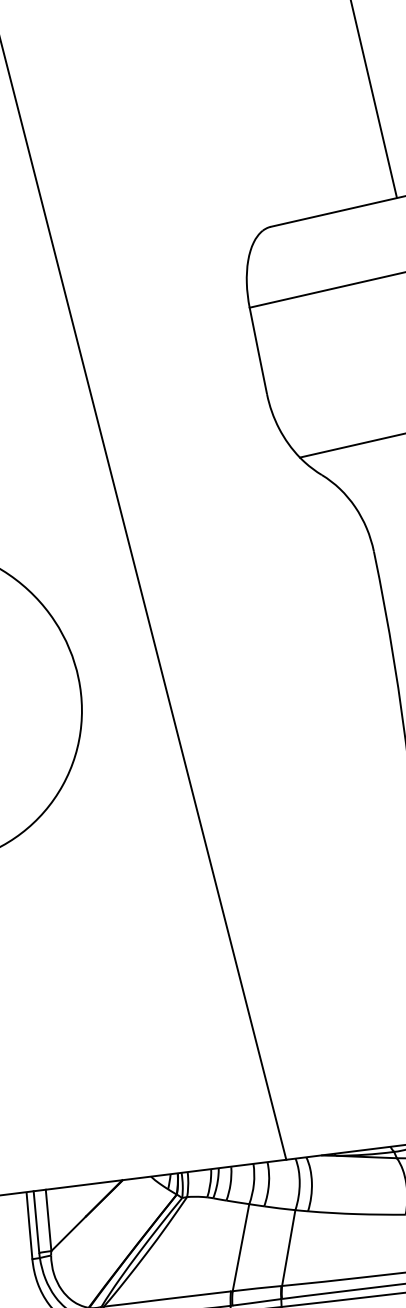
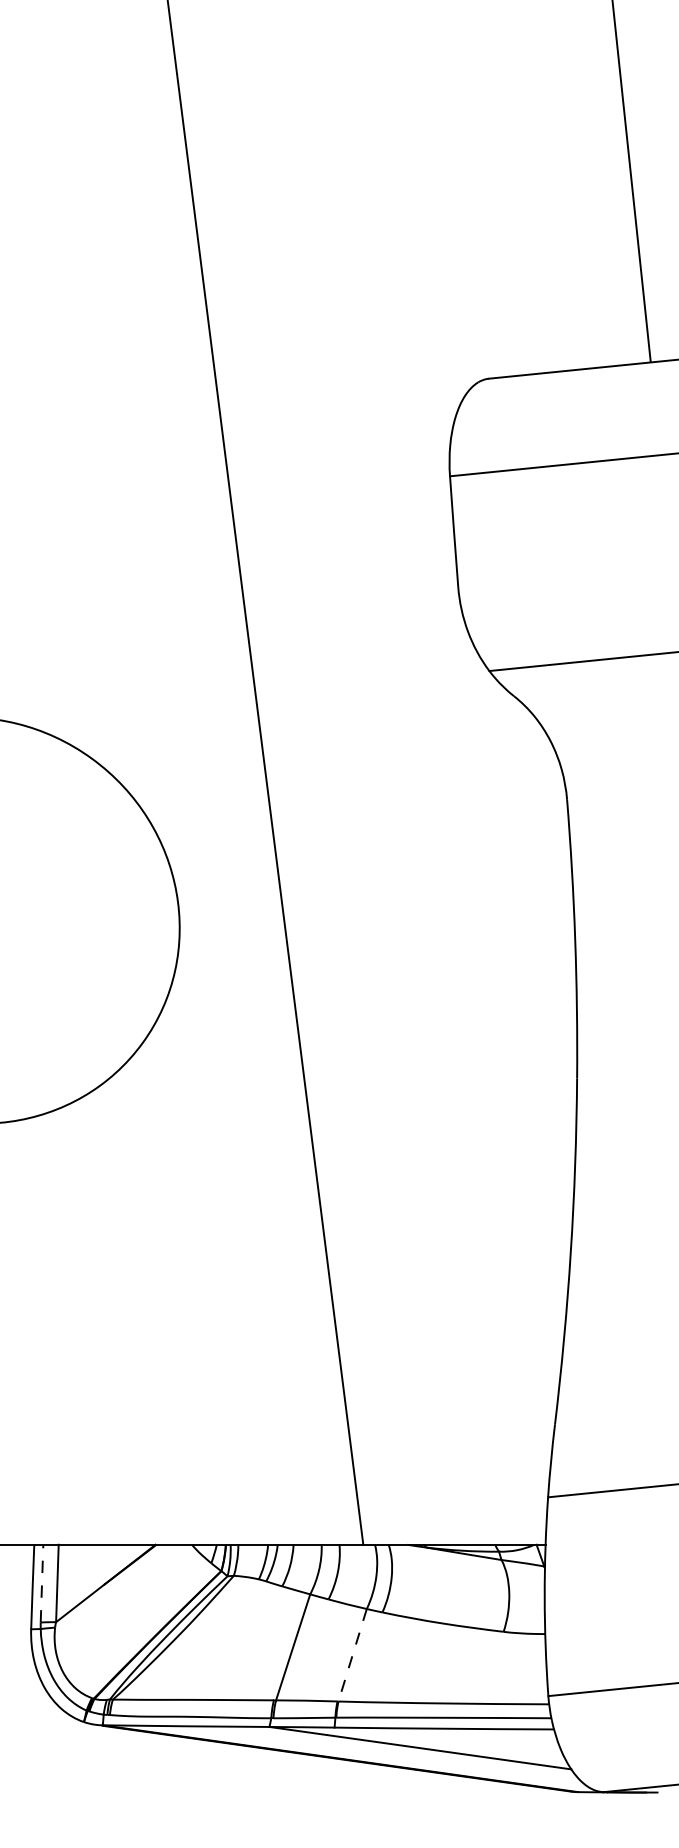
line: (36, 1221) -> (42, 1583), solid -> dashed
line: (288, 1248) -> (352, 1655), solid -> dashed

